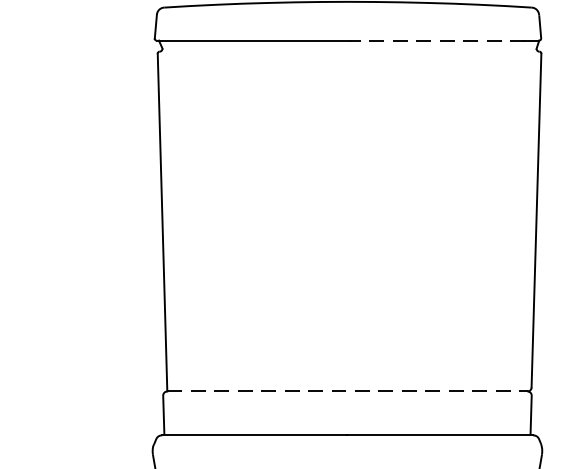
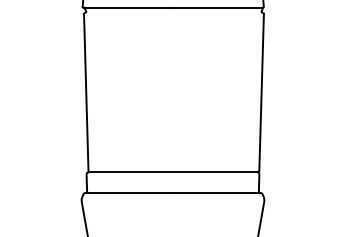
line: (435, 42) -> (214, 8), dashed -> solid
line: (348, 391) -> (173, 172), dashed -> solid

